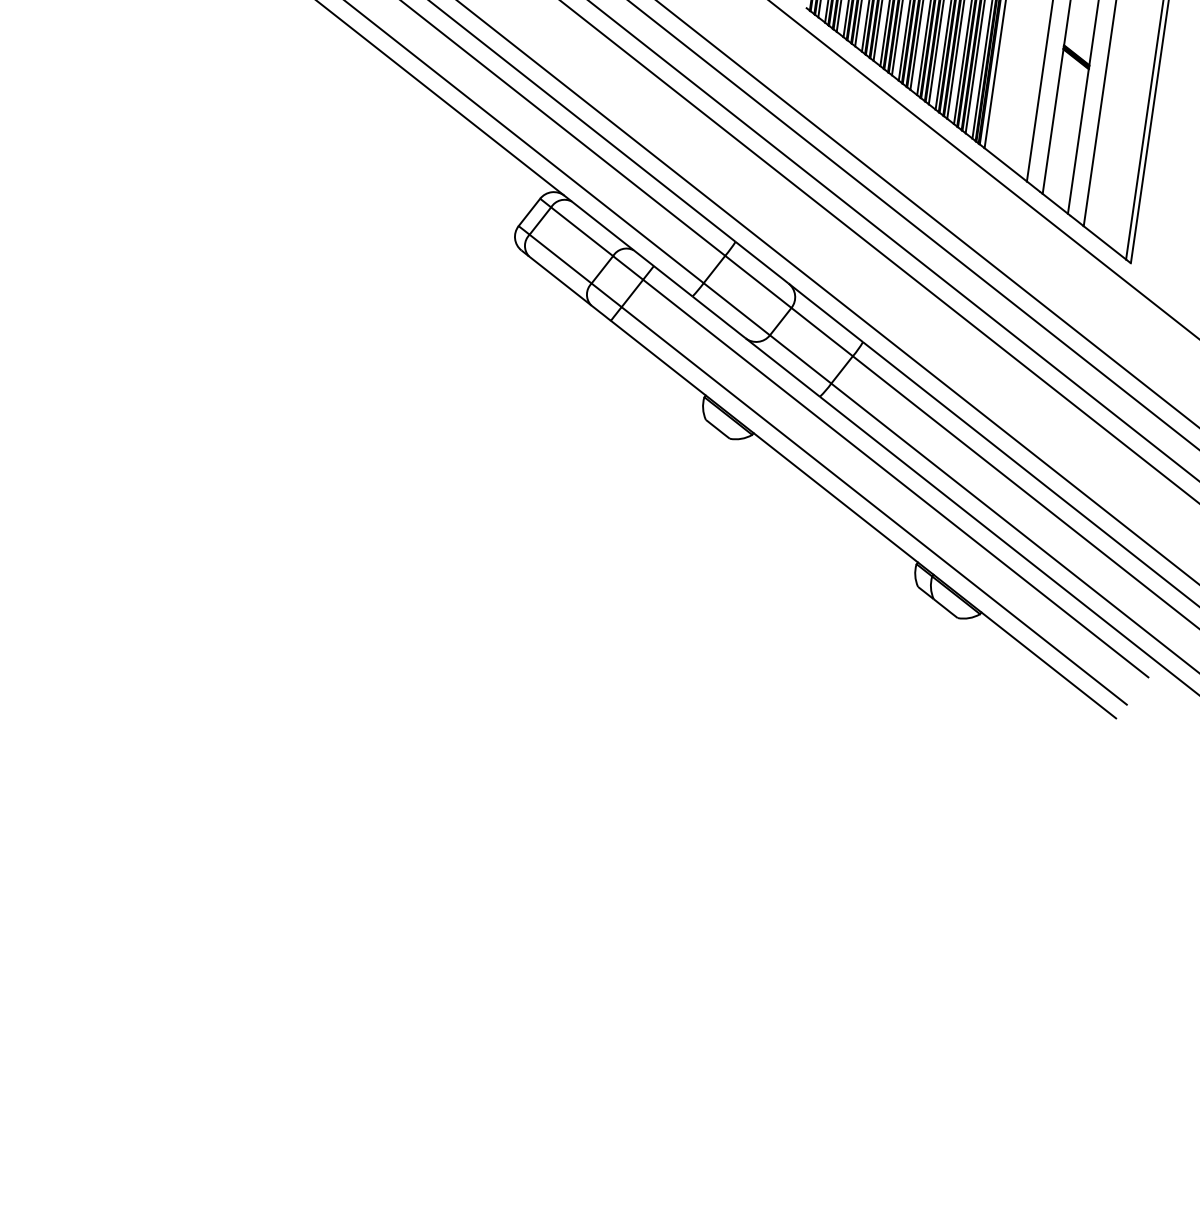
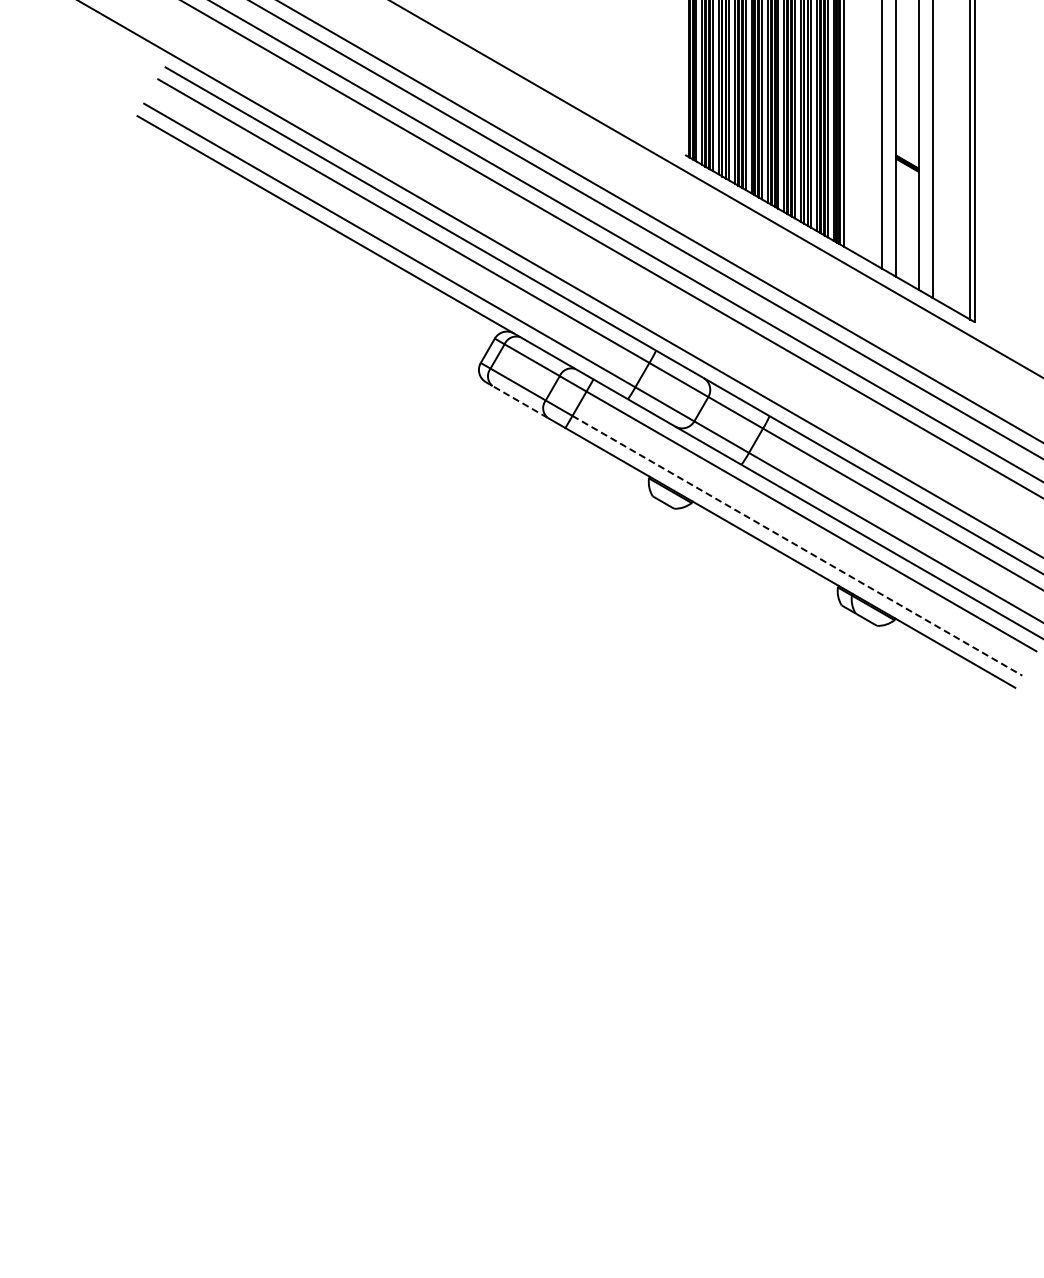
line: (560, 280) -> (520, 401), solid -> dashed
line: (874, 505) -> (797, 545), solid -> dashed

